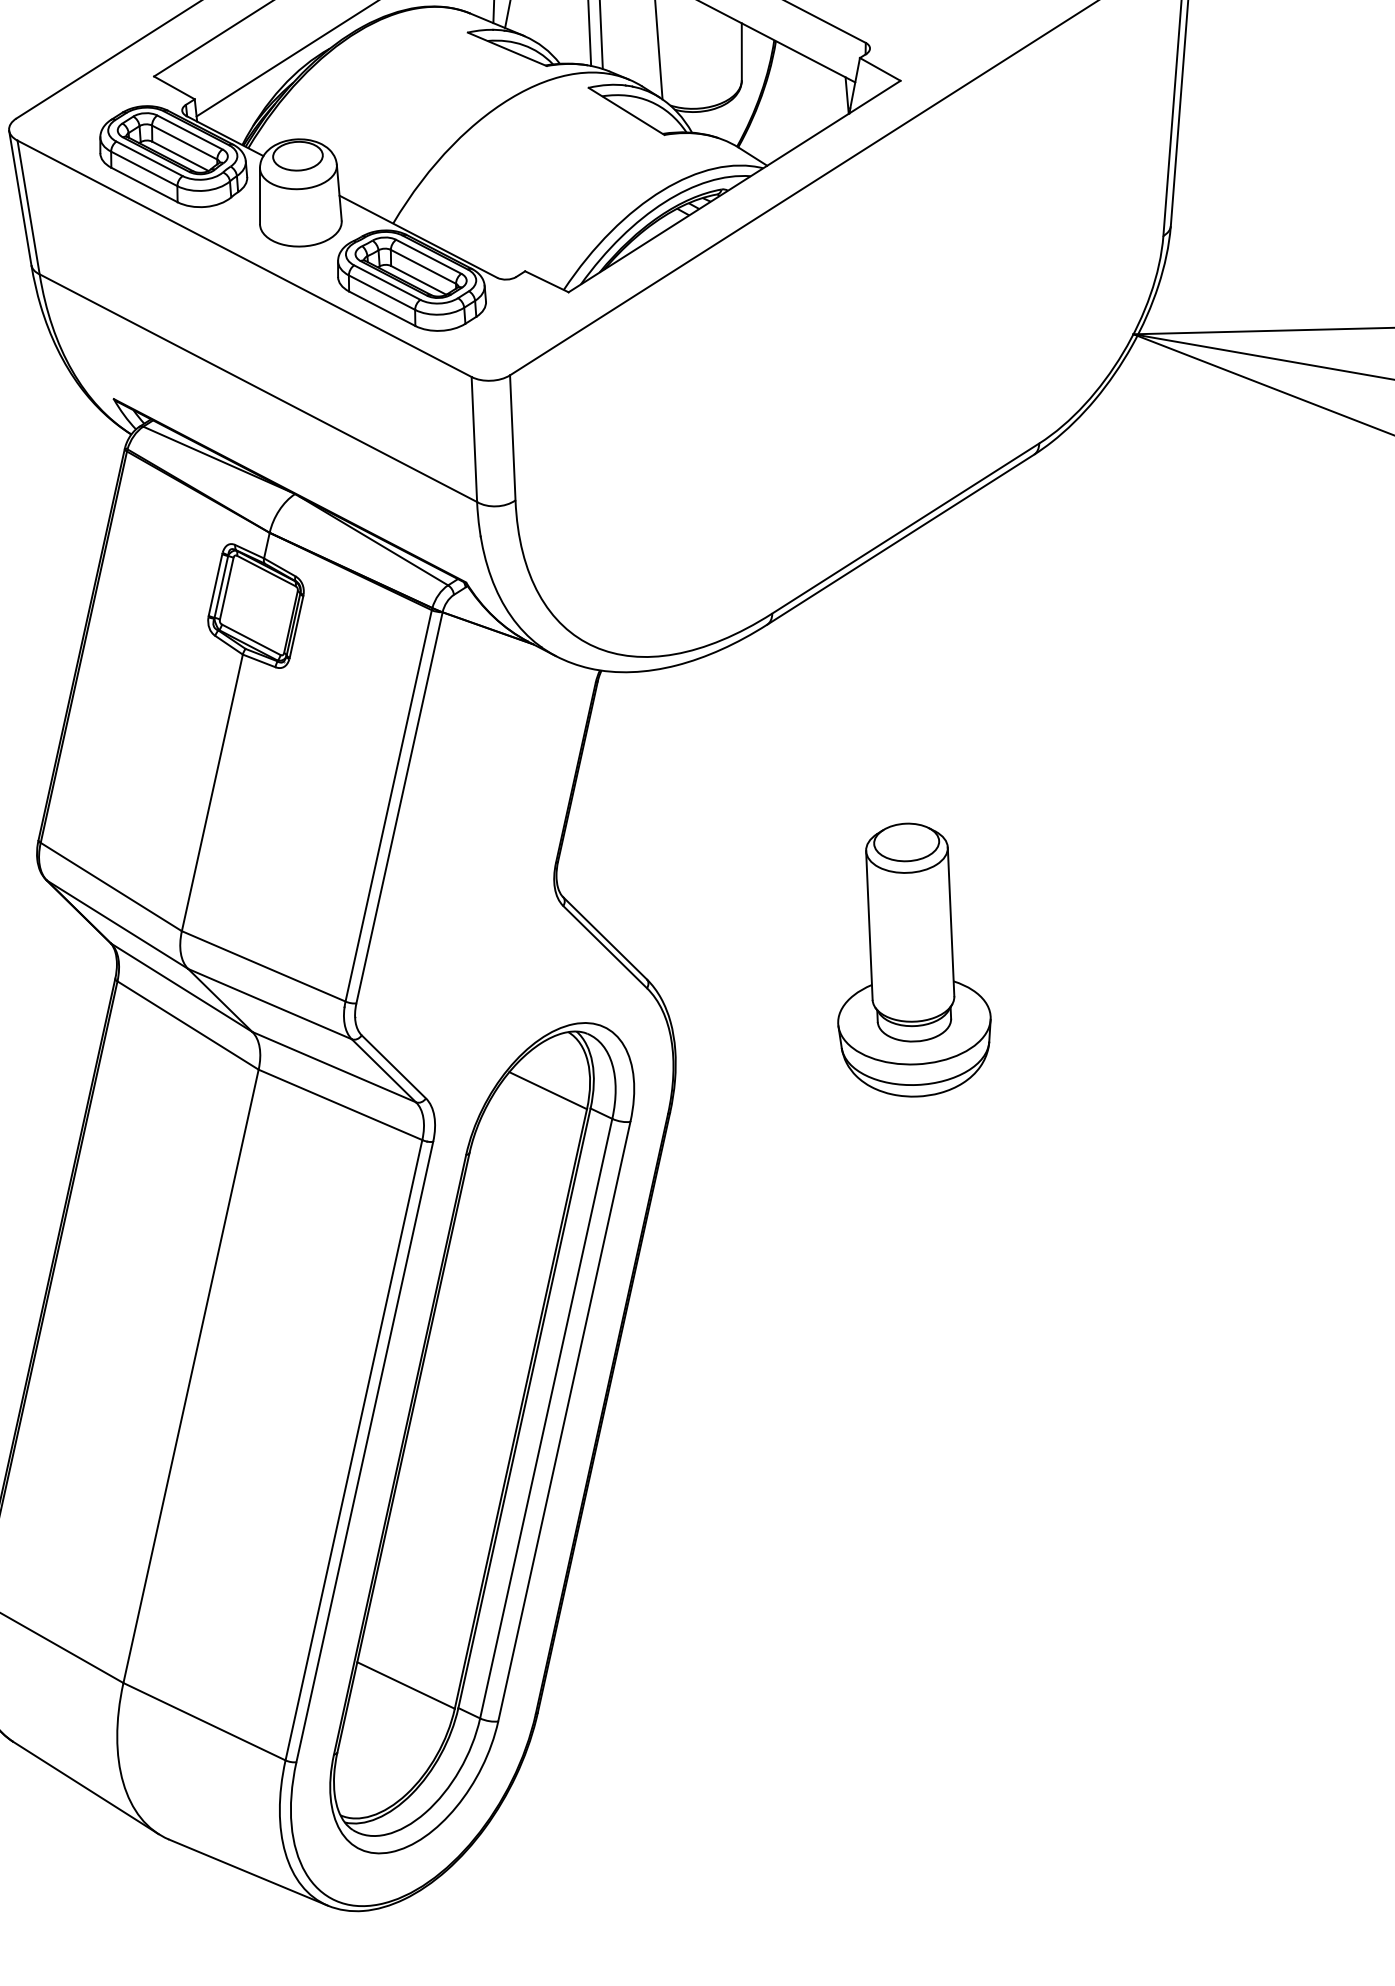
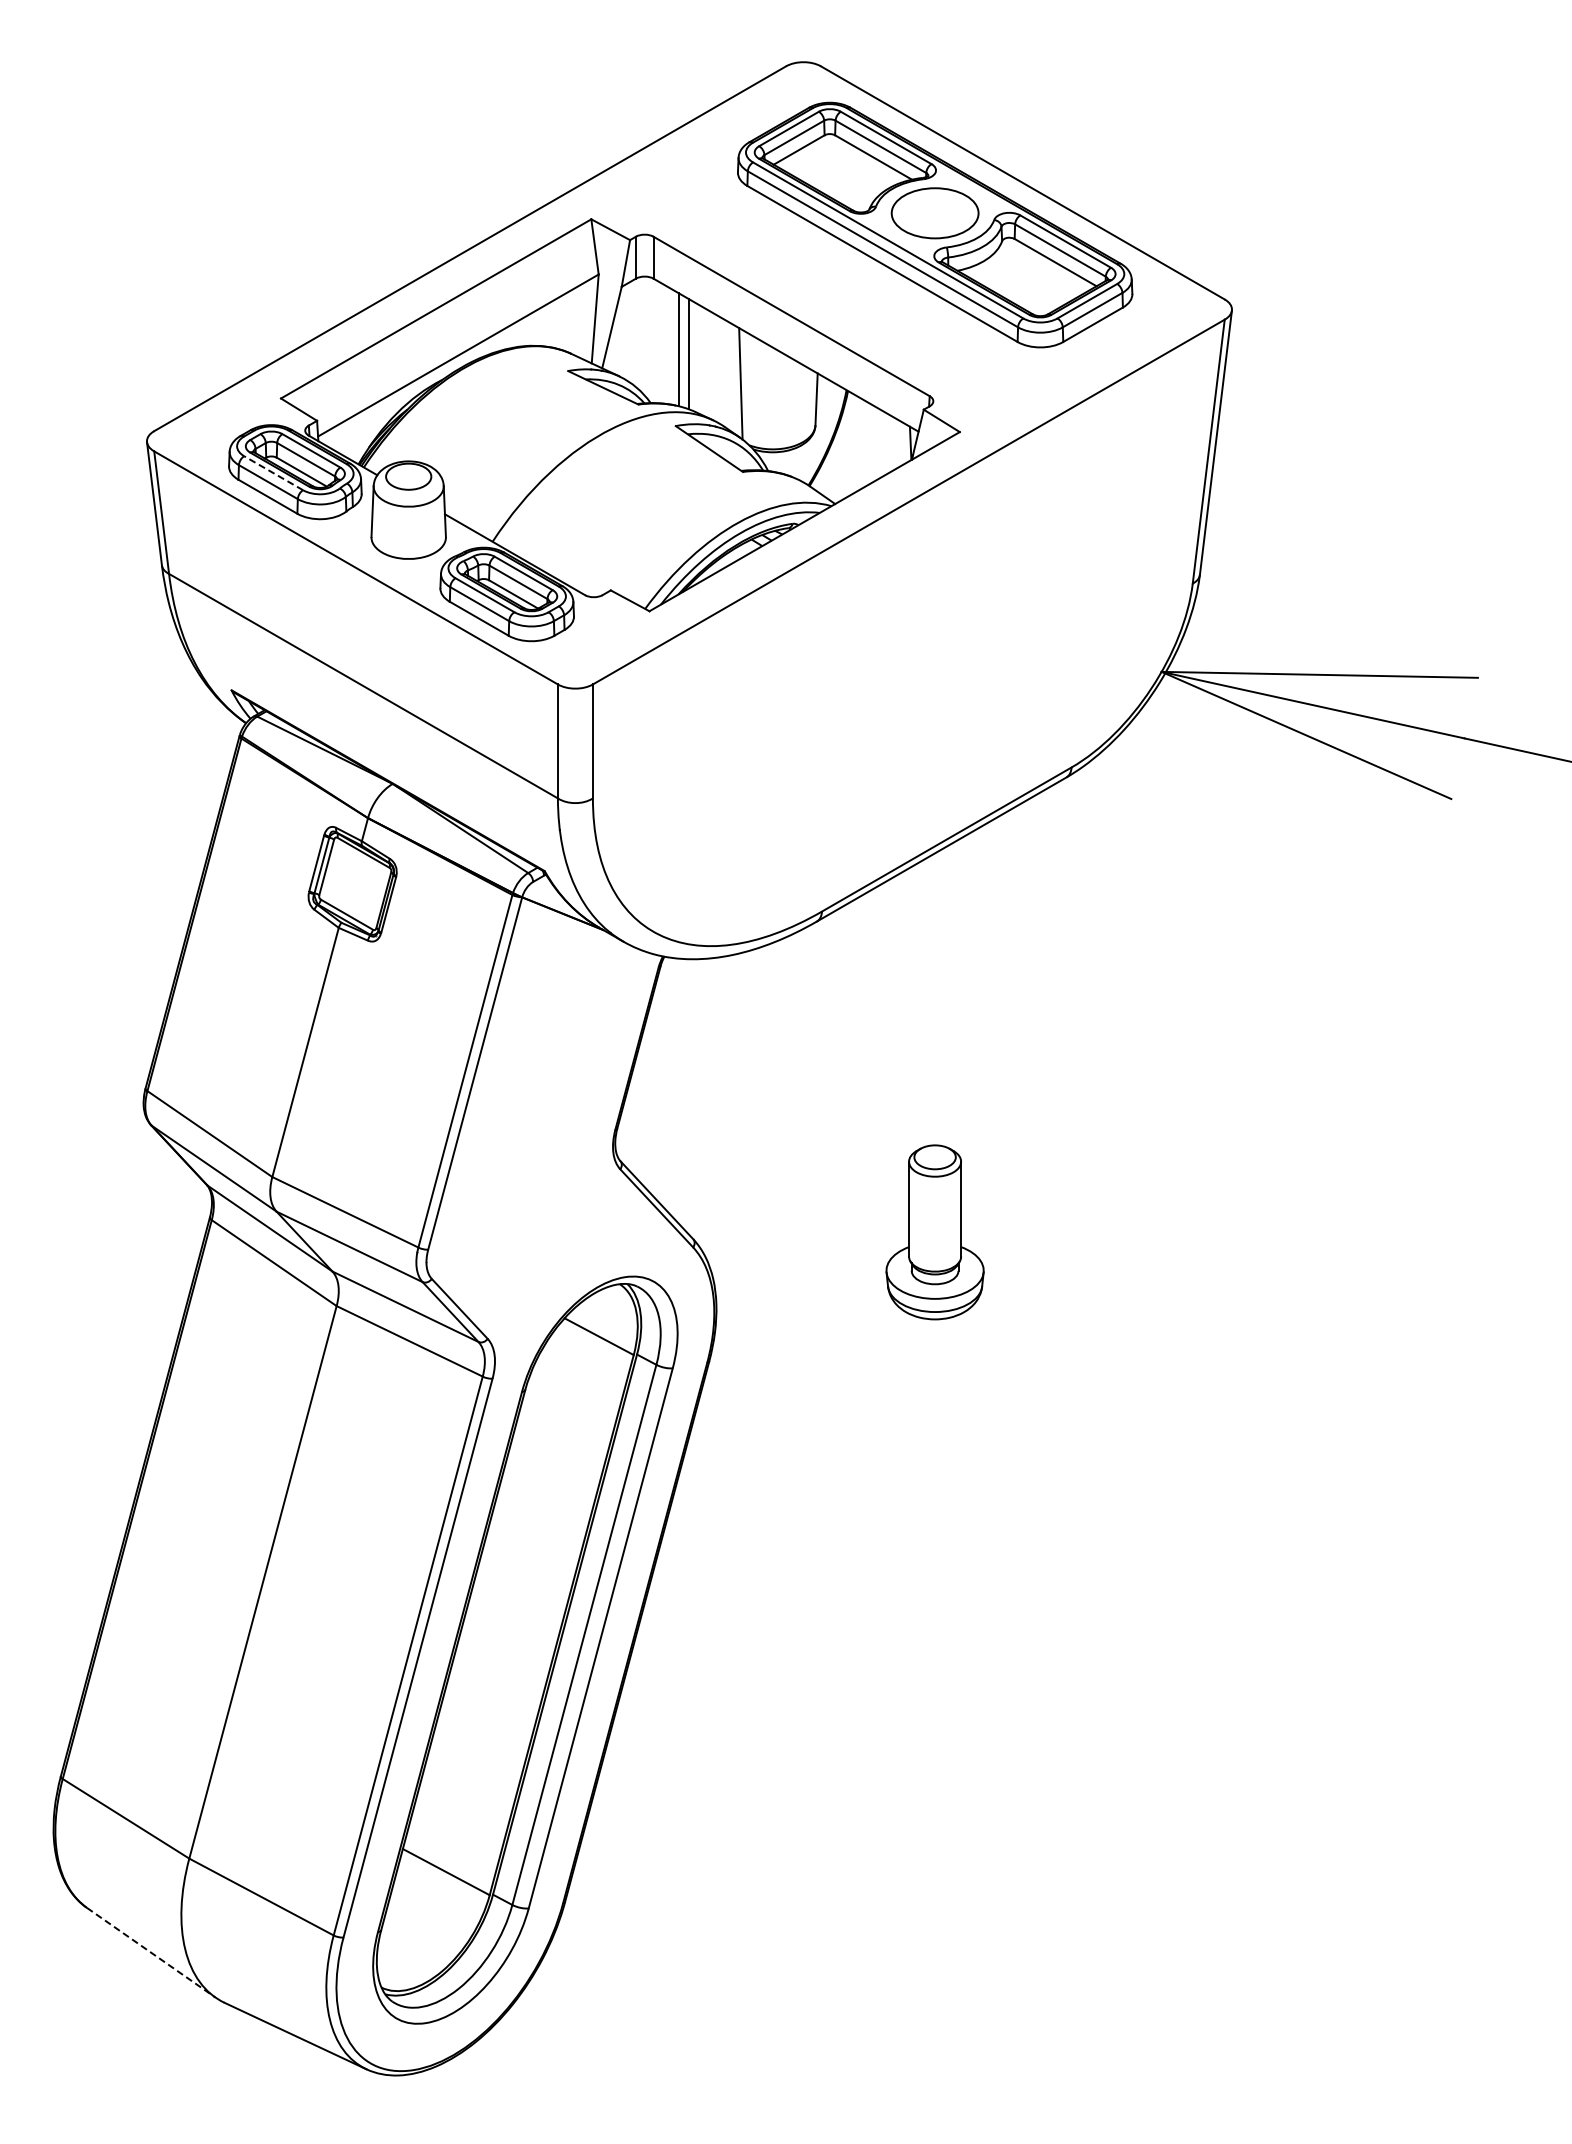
line: (149, 158) -> (273, 472), solid -> dashed
part: (911, 960) -> (934, 1232), size x0.7
line: (86, 1788) -> (151, 1953), solid -> dashed

